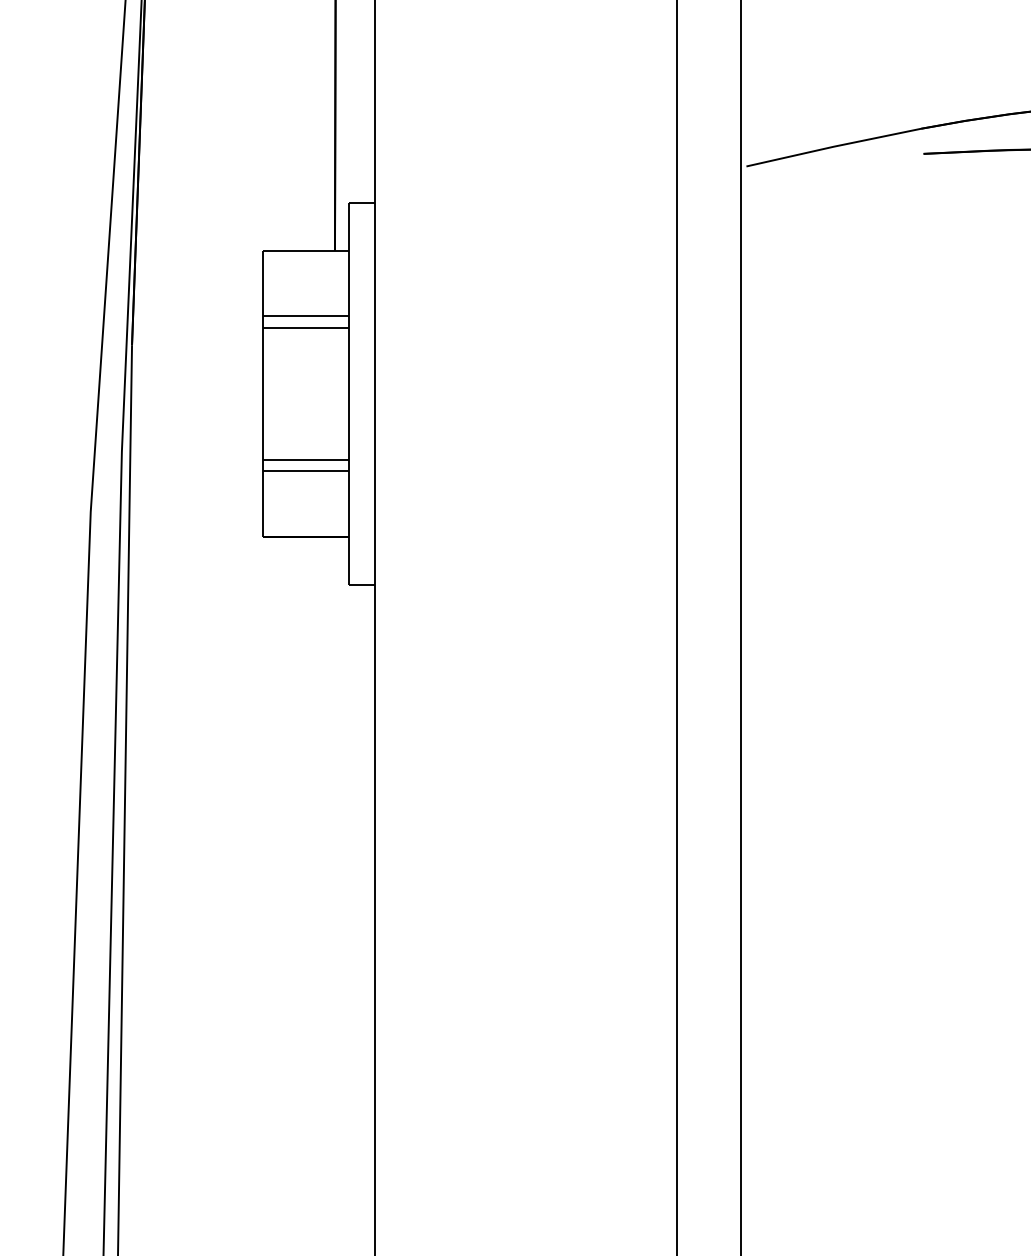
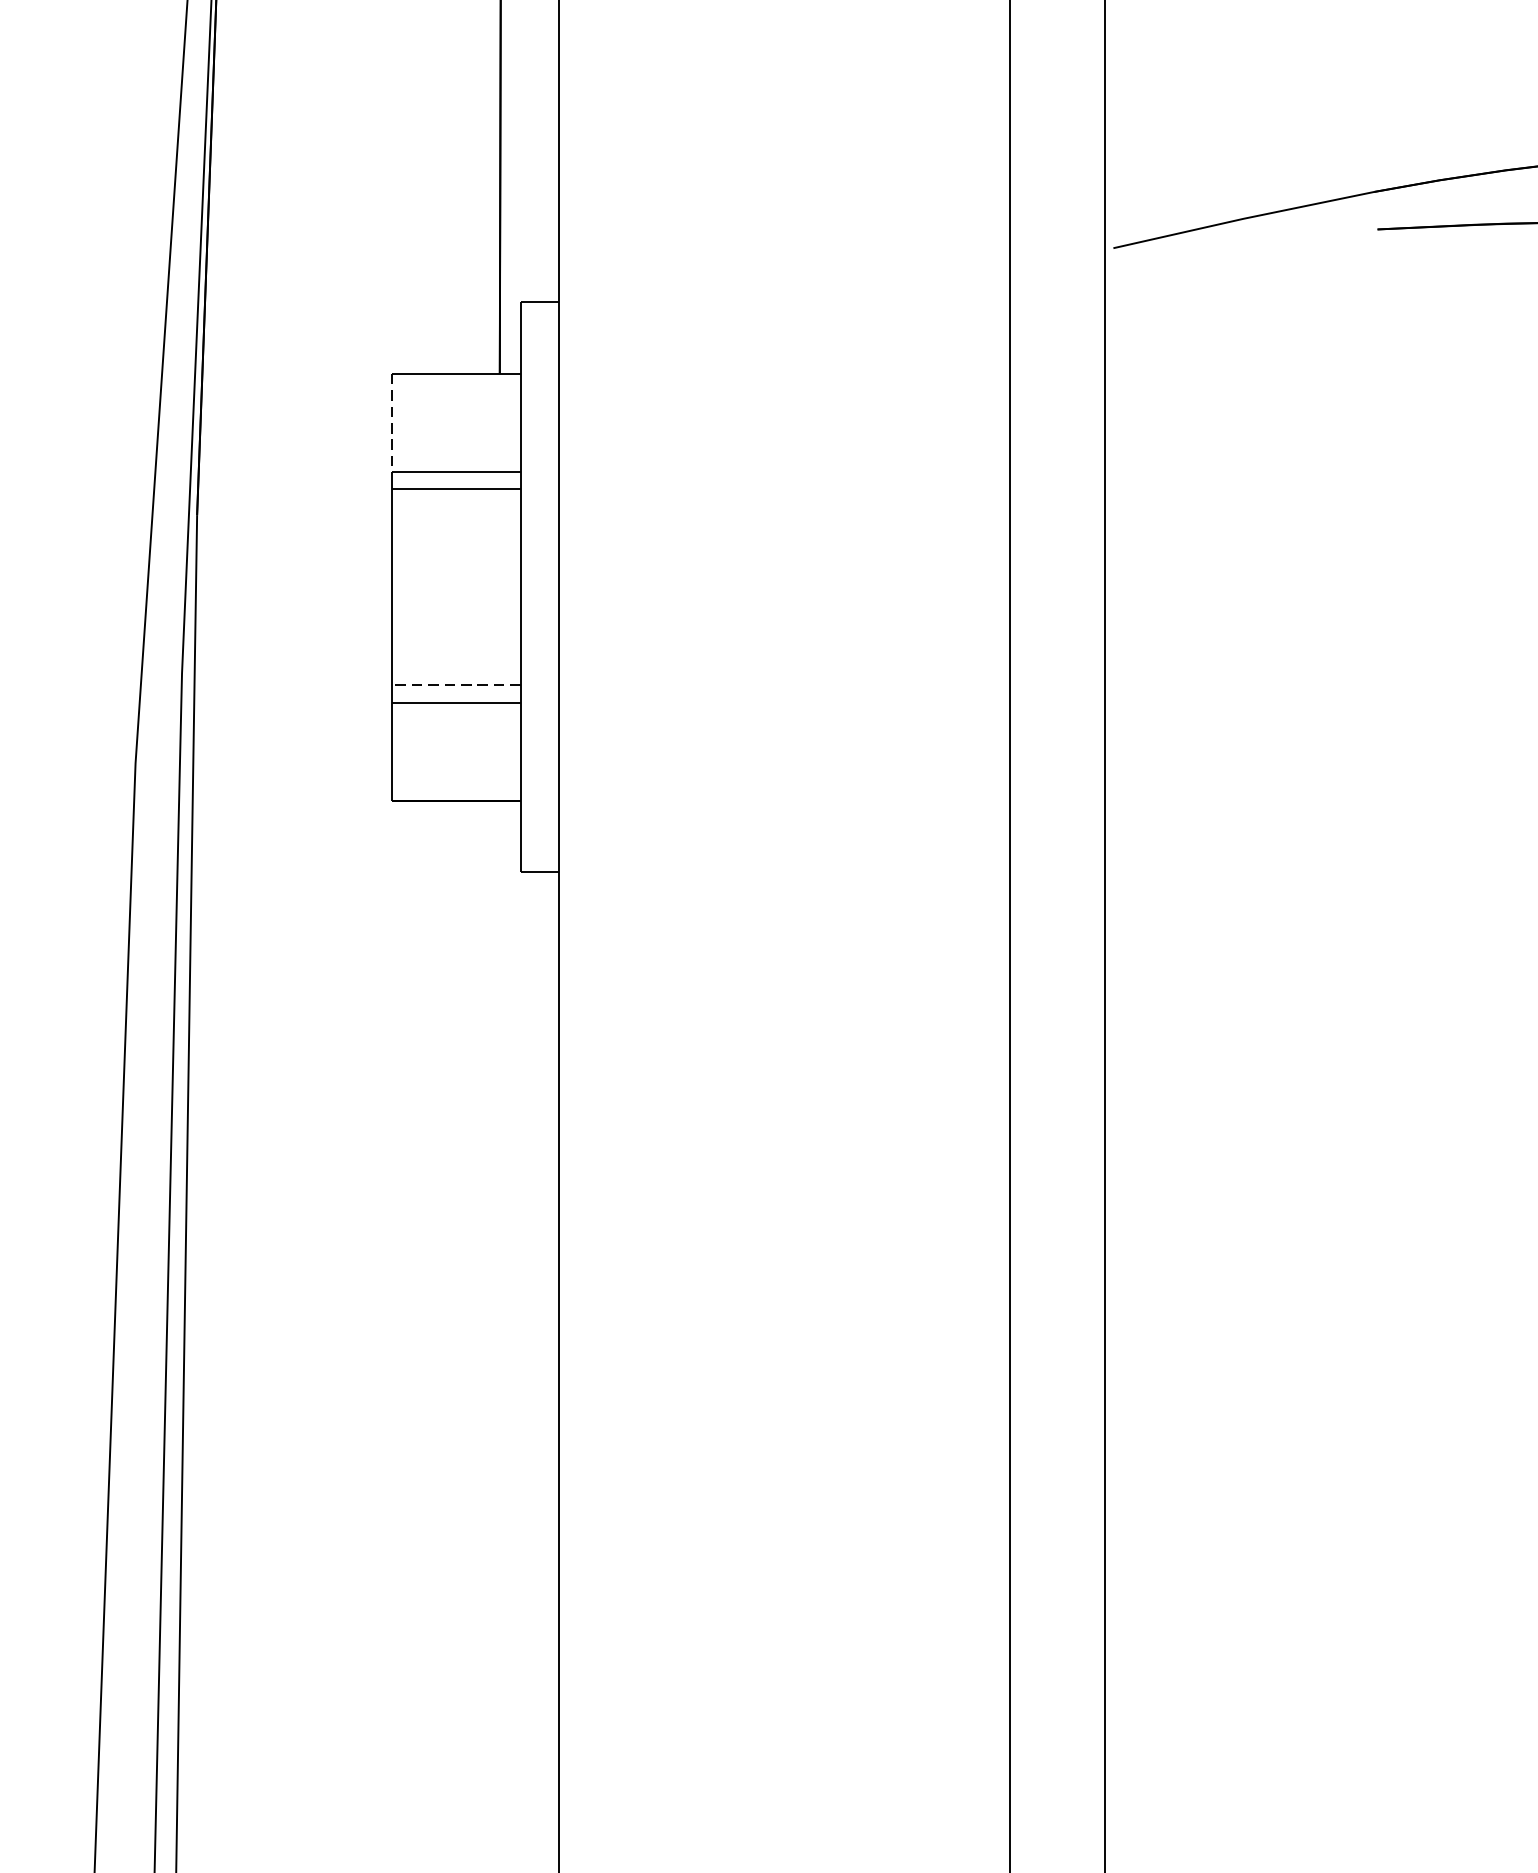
line: (263, 283) -> (393, 422), solid -> dashed
line: (305, 459) -> (455, 685), solid -> dashed

